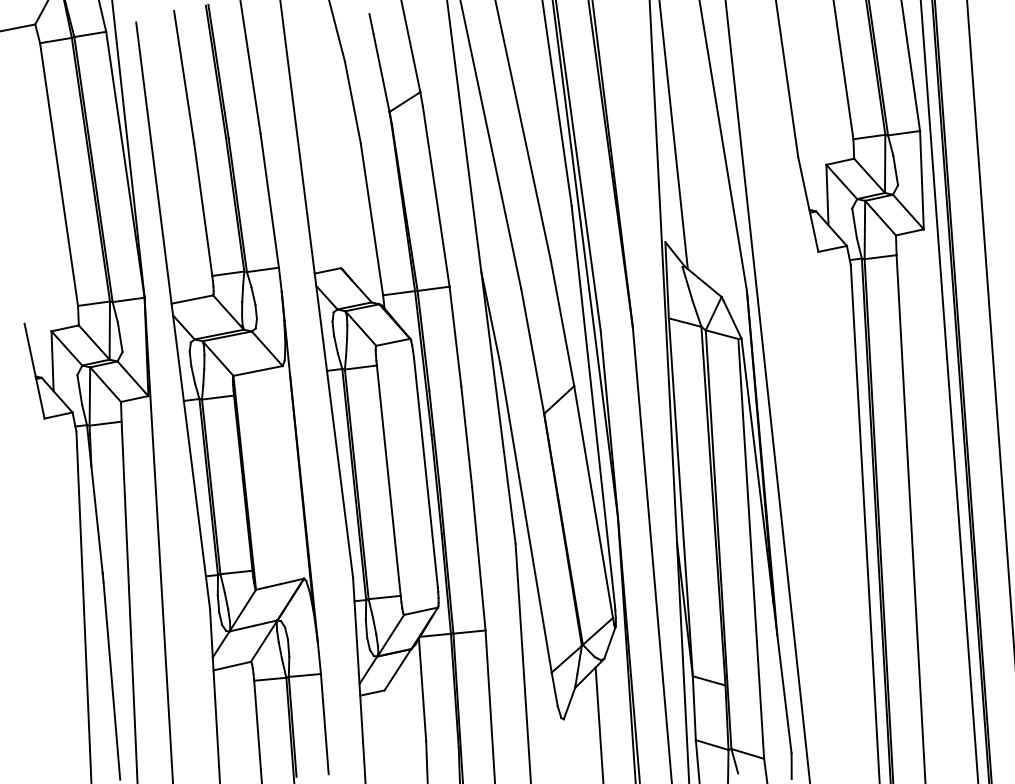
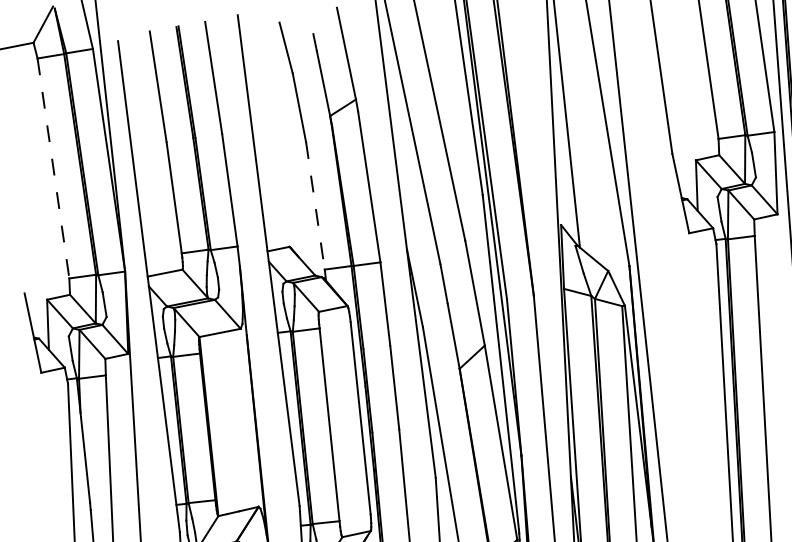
line: (59, 174) -> (53, 168), solid -> dashed
line: (371, 219) -> (315, 206), solid -> dashed

